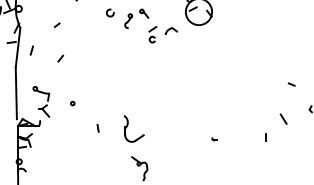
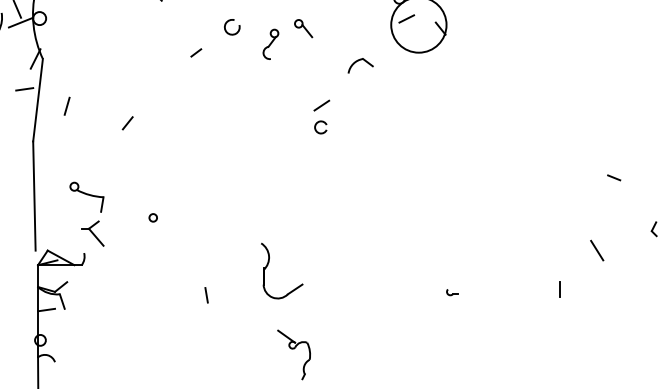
line: (56, 24) -> (194, 51), moved
part: (152, 34) -> (321, 116), moved
line: (97, 128) -> (205, 295), moved

